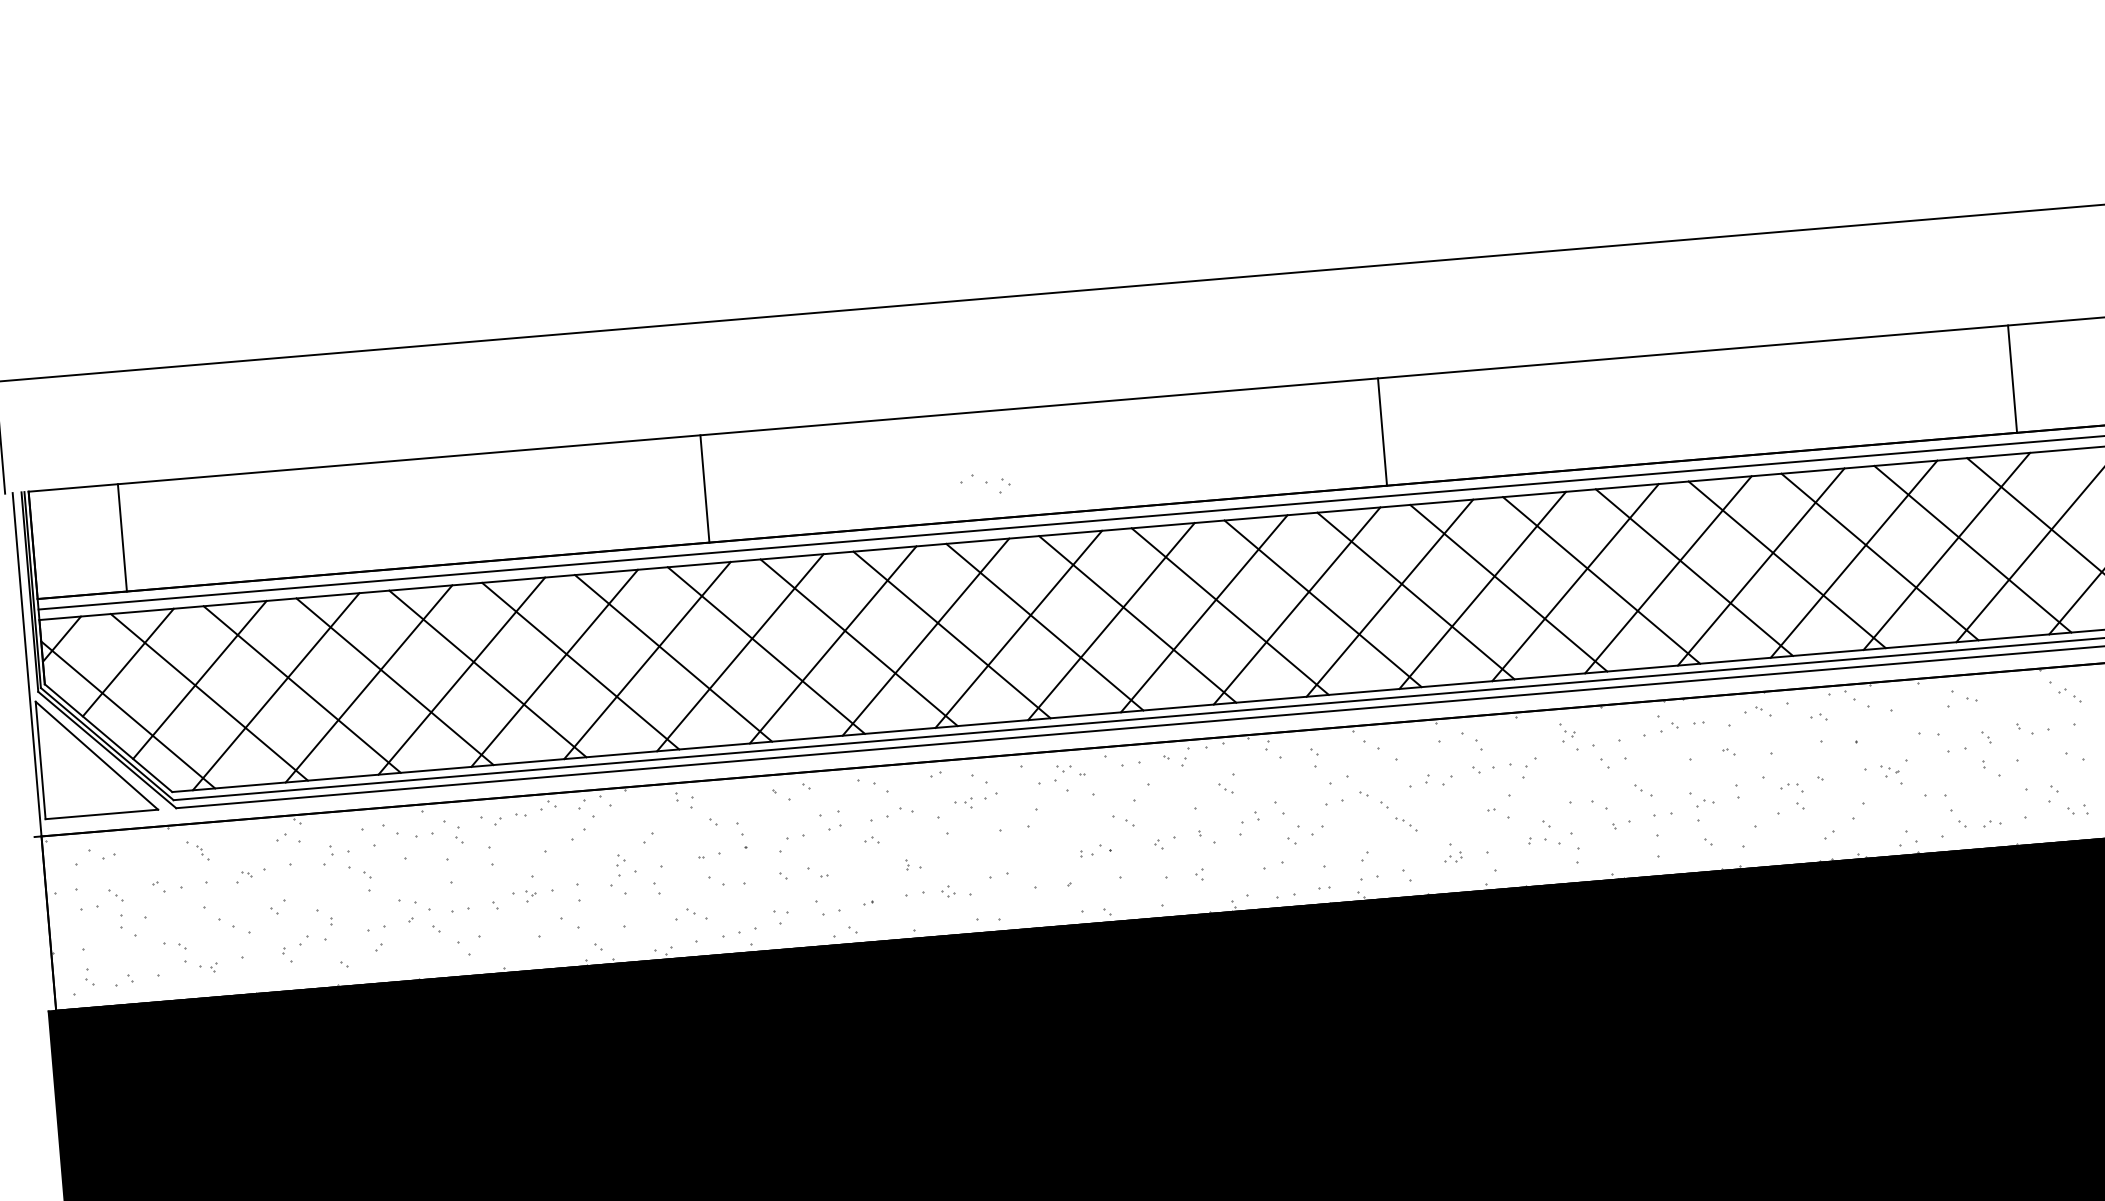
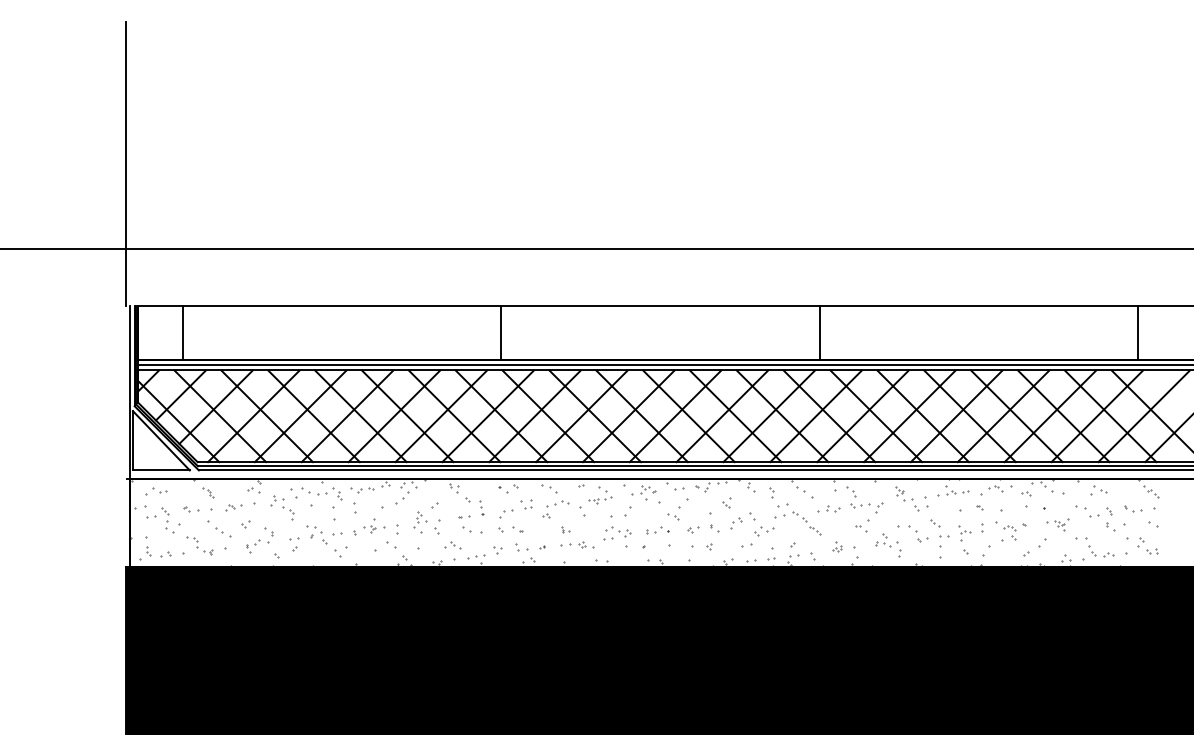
part: (985, 483) -> (618, 531), moved
line: (705, 488) -> (501, 332), moved
part: (1094, 850) -> (657, 530), size x1.43

